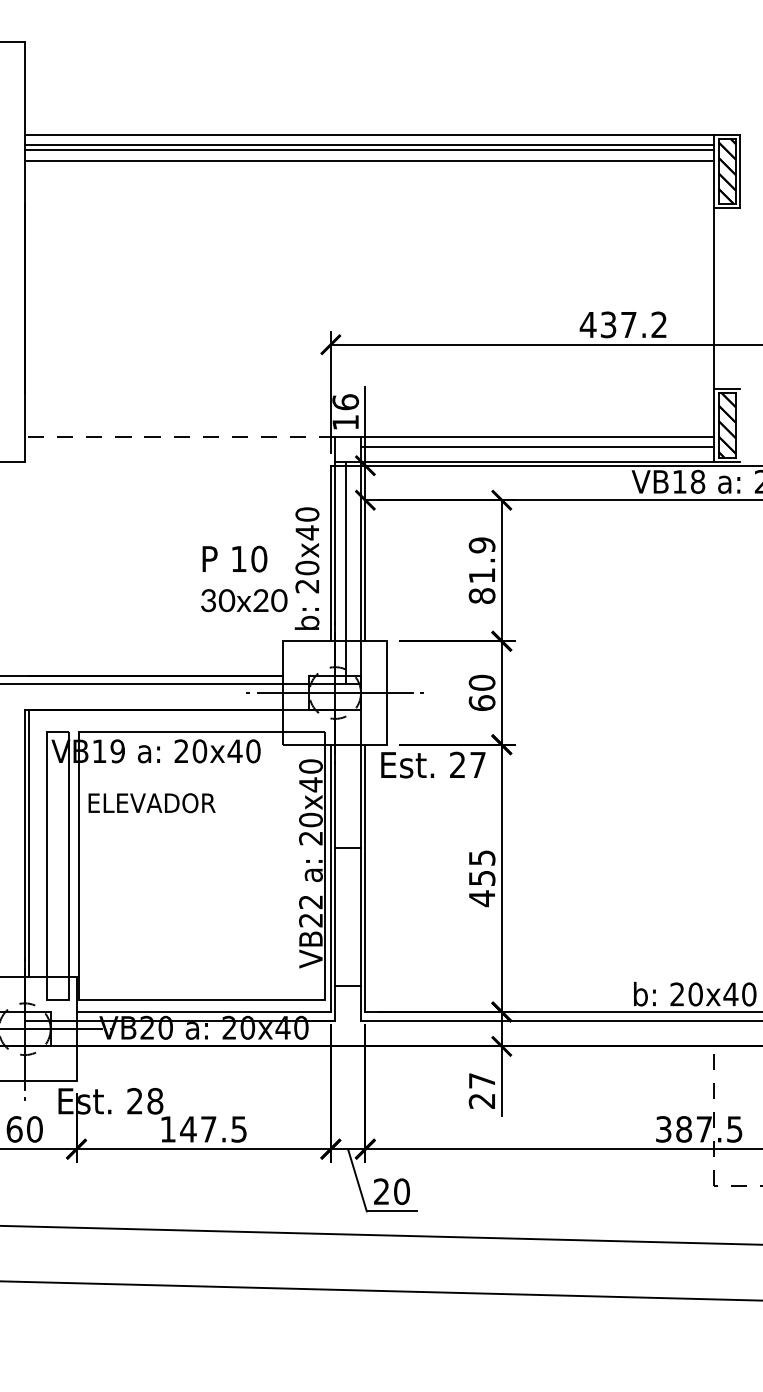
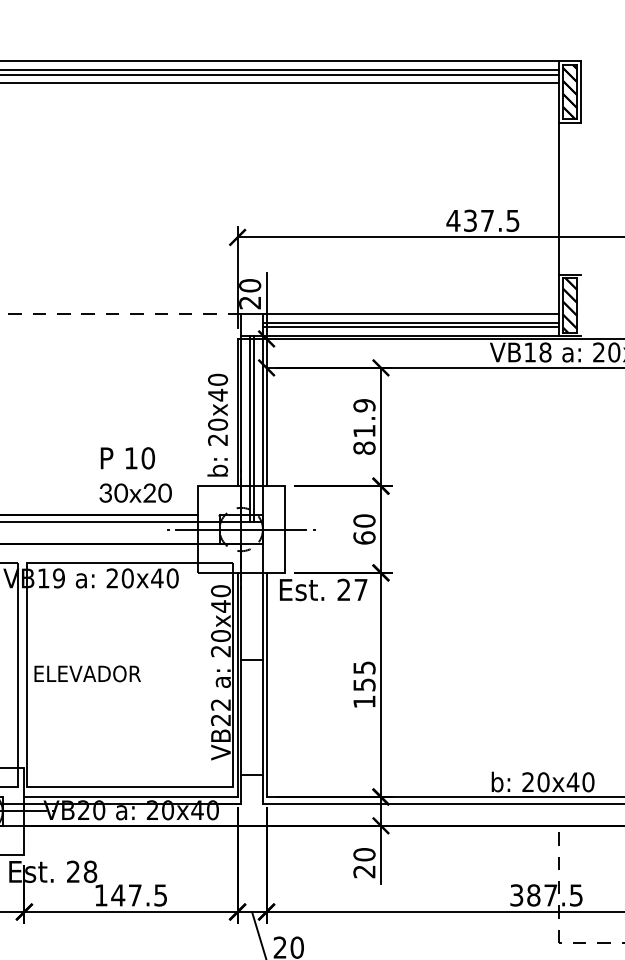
text: (658, 324) -> (512, 220), 437.2 -> 437.5
text: (345, 412) -> (249, 294), 16 -> 20
line: (537, 452) -> (410, 327), added
line: (350, 573) -> (254, 429), added
text: (244, 578) -> (135, 474), moved
text: (151, 803) -> (87, 674), moved
text: (481, 898) -> (363, 701), 455 -> 155
text: (481, 1080) -> (363, 854), 27 -> 20

